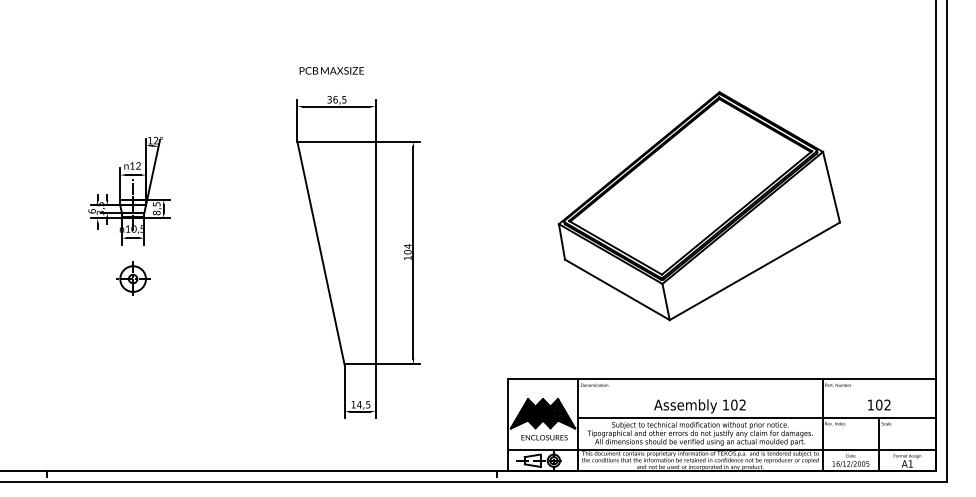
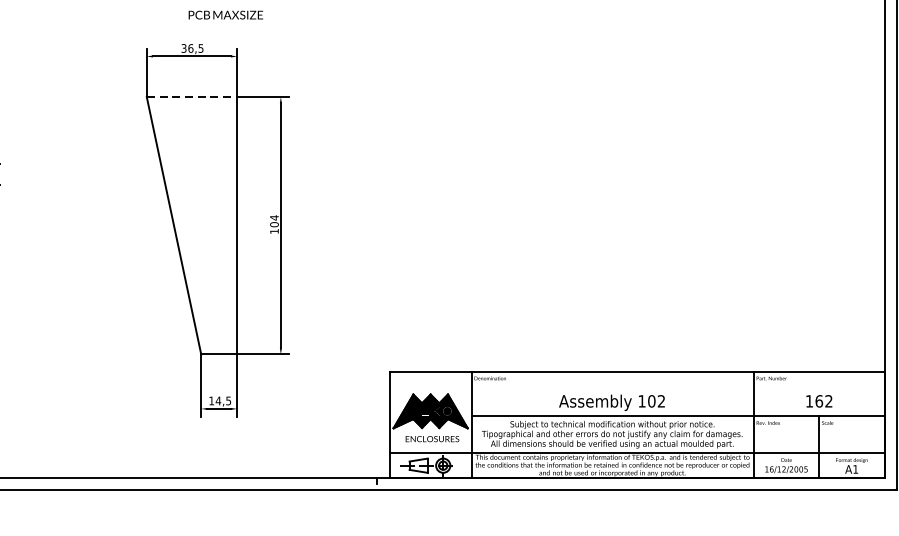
text: (331, 70) -> (225, 14), moved
line: (337, 141) -> (193, 96), solid -> dashed
part: (699, 206) -> (611, 171), removed
text: (879, 404) -> (819, 400), 102 -> 162

